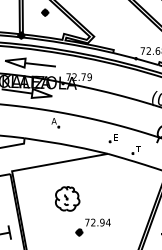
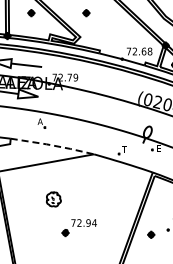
part: (100, 13) -> (86, 13), added
part: (112, 139) -> (98, 139), removed
line: (67, 145) -> (53, 145), solid -> dashed
part: (67, 199) -> (53, 199), size x0.6

